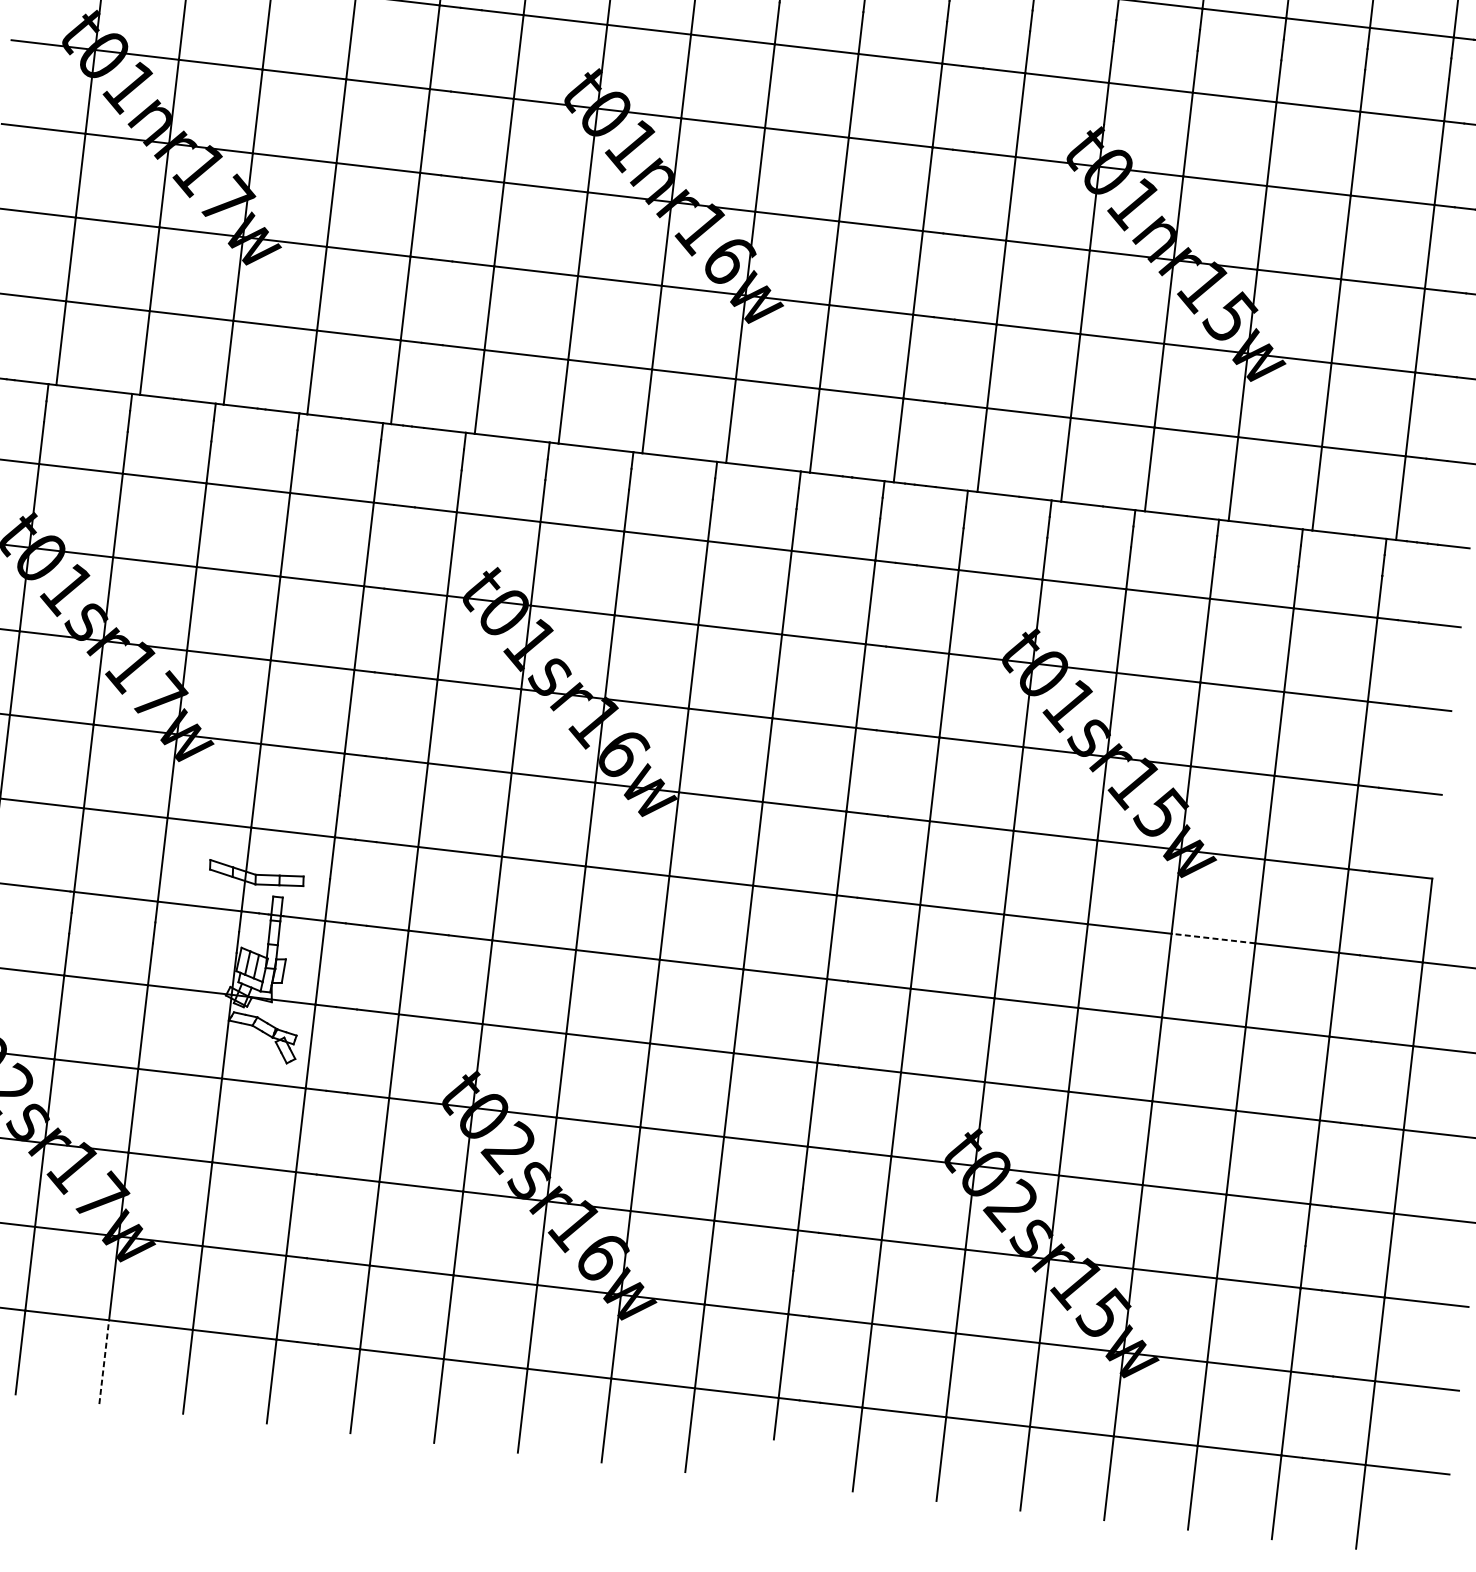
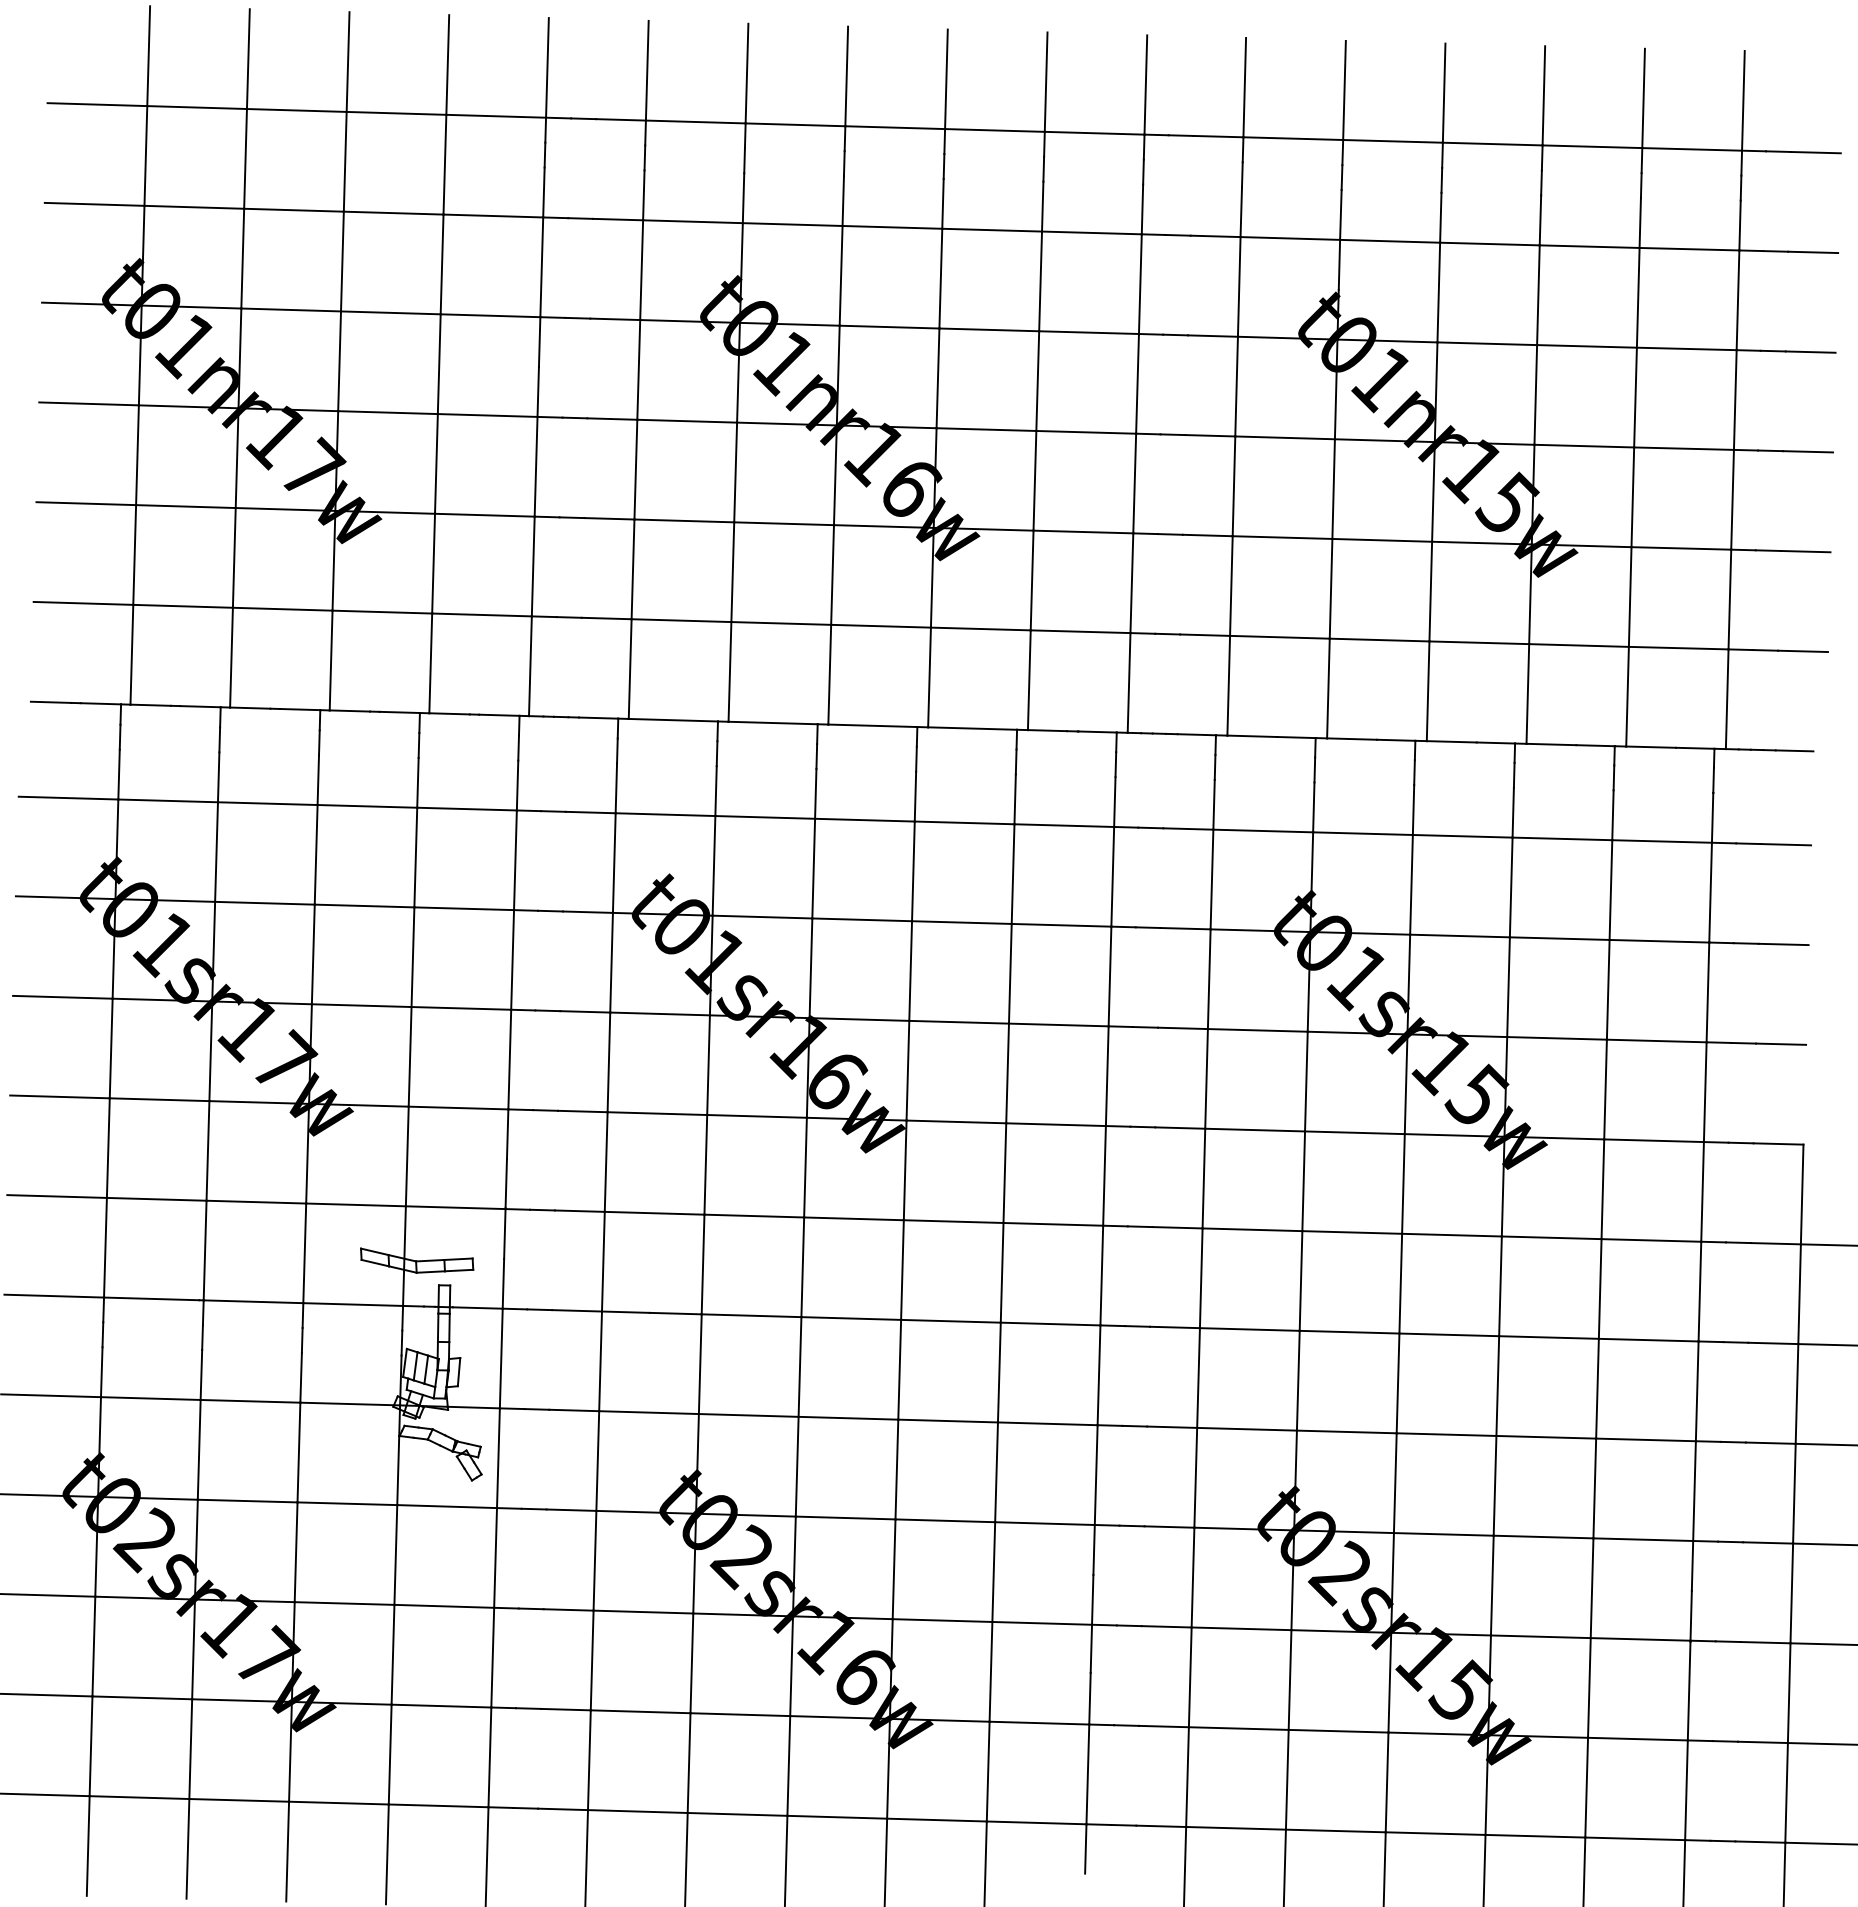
line: (1213, 938) -> (1551, 1237), dashed -> solid
line: (104, 1362) -> (287, 1851), dashed -> solid

